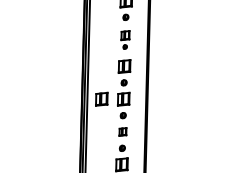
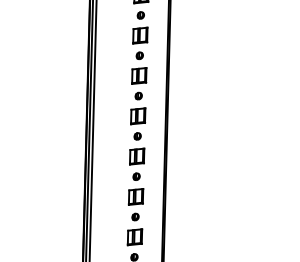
part: (125, 39) -> (140, 42), size x1.43
part: (102, 99) -> (111, 116), removed
part: (123, 131) -> (137, 156), size x1.67

